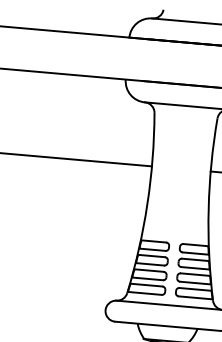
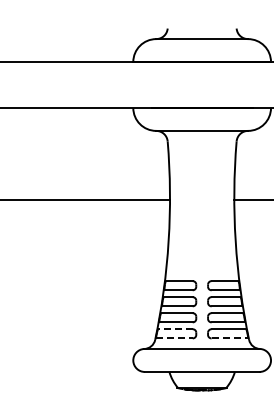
line: (146, 285) -> (175, 329), solid -> dashed
line: (145, 293) -> (175, 338), solid -> dashed
line: (196, 297) -> (230, 338), solid -> dashed

